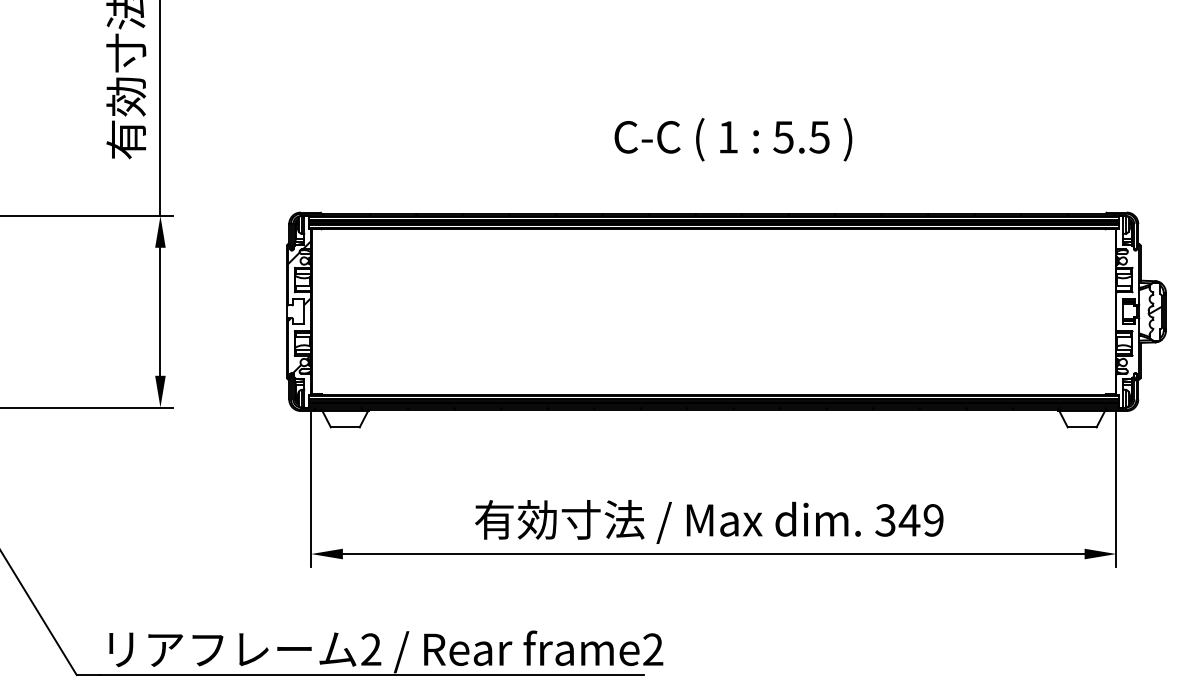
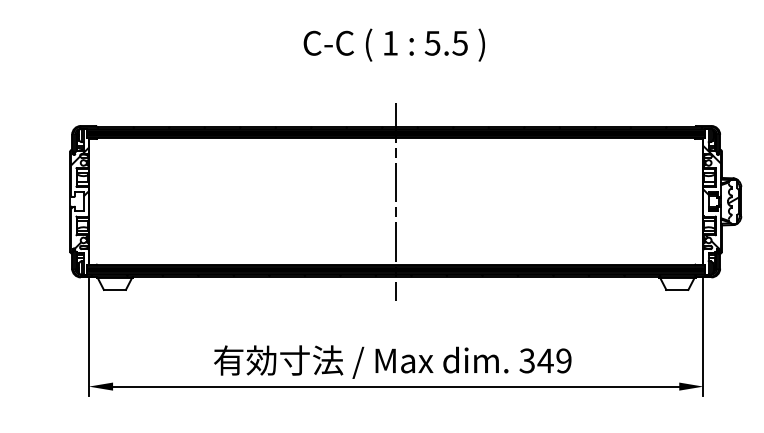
text: (733, 139) -> (394, 45), moved
hatch: (1127, 306) -> (711, 197), added
line: (713, 311) -> (395, 201), added

